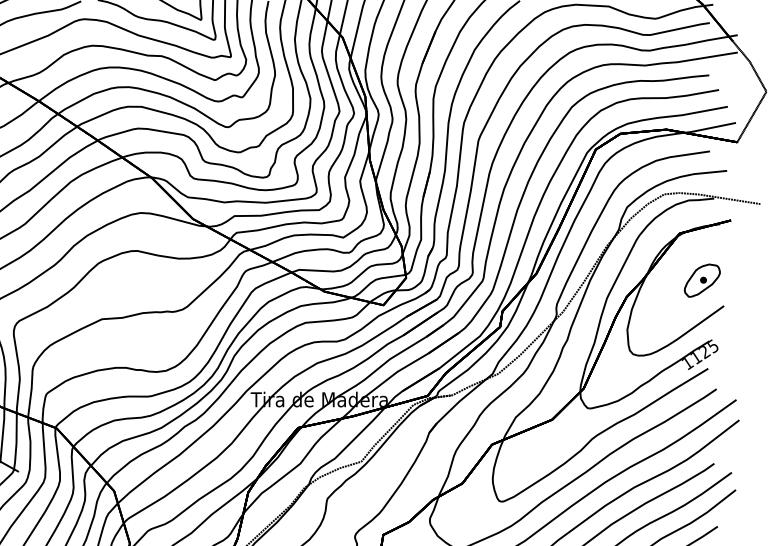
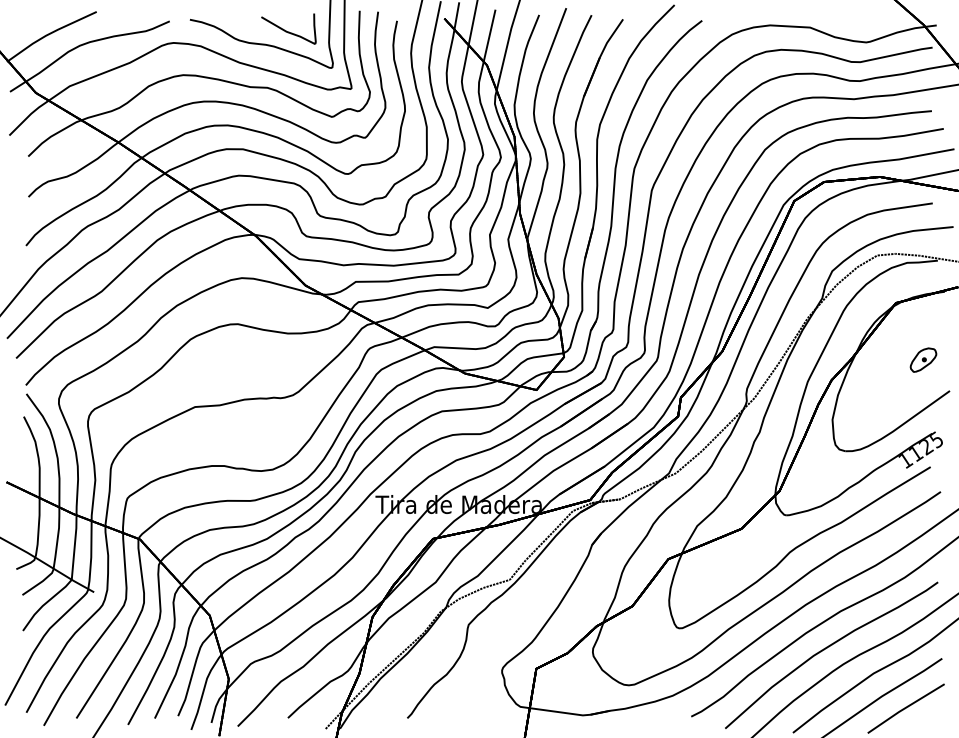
part: (702, 280) -> (923, 359), size x0.6

